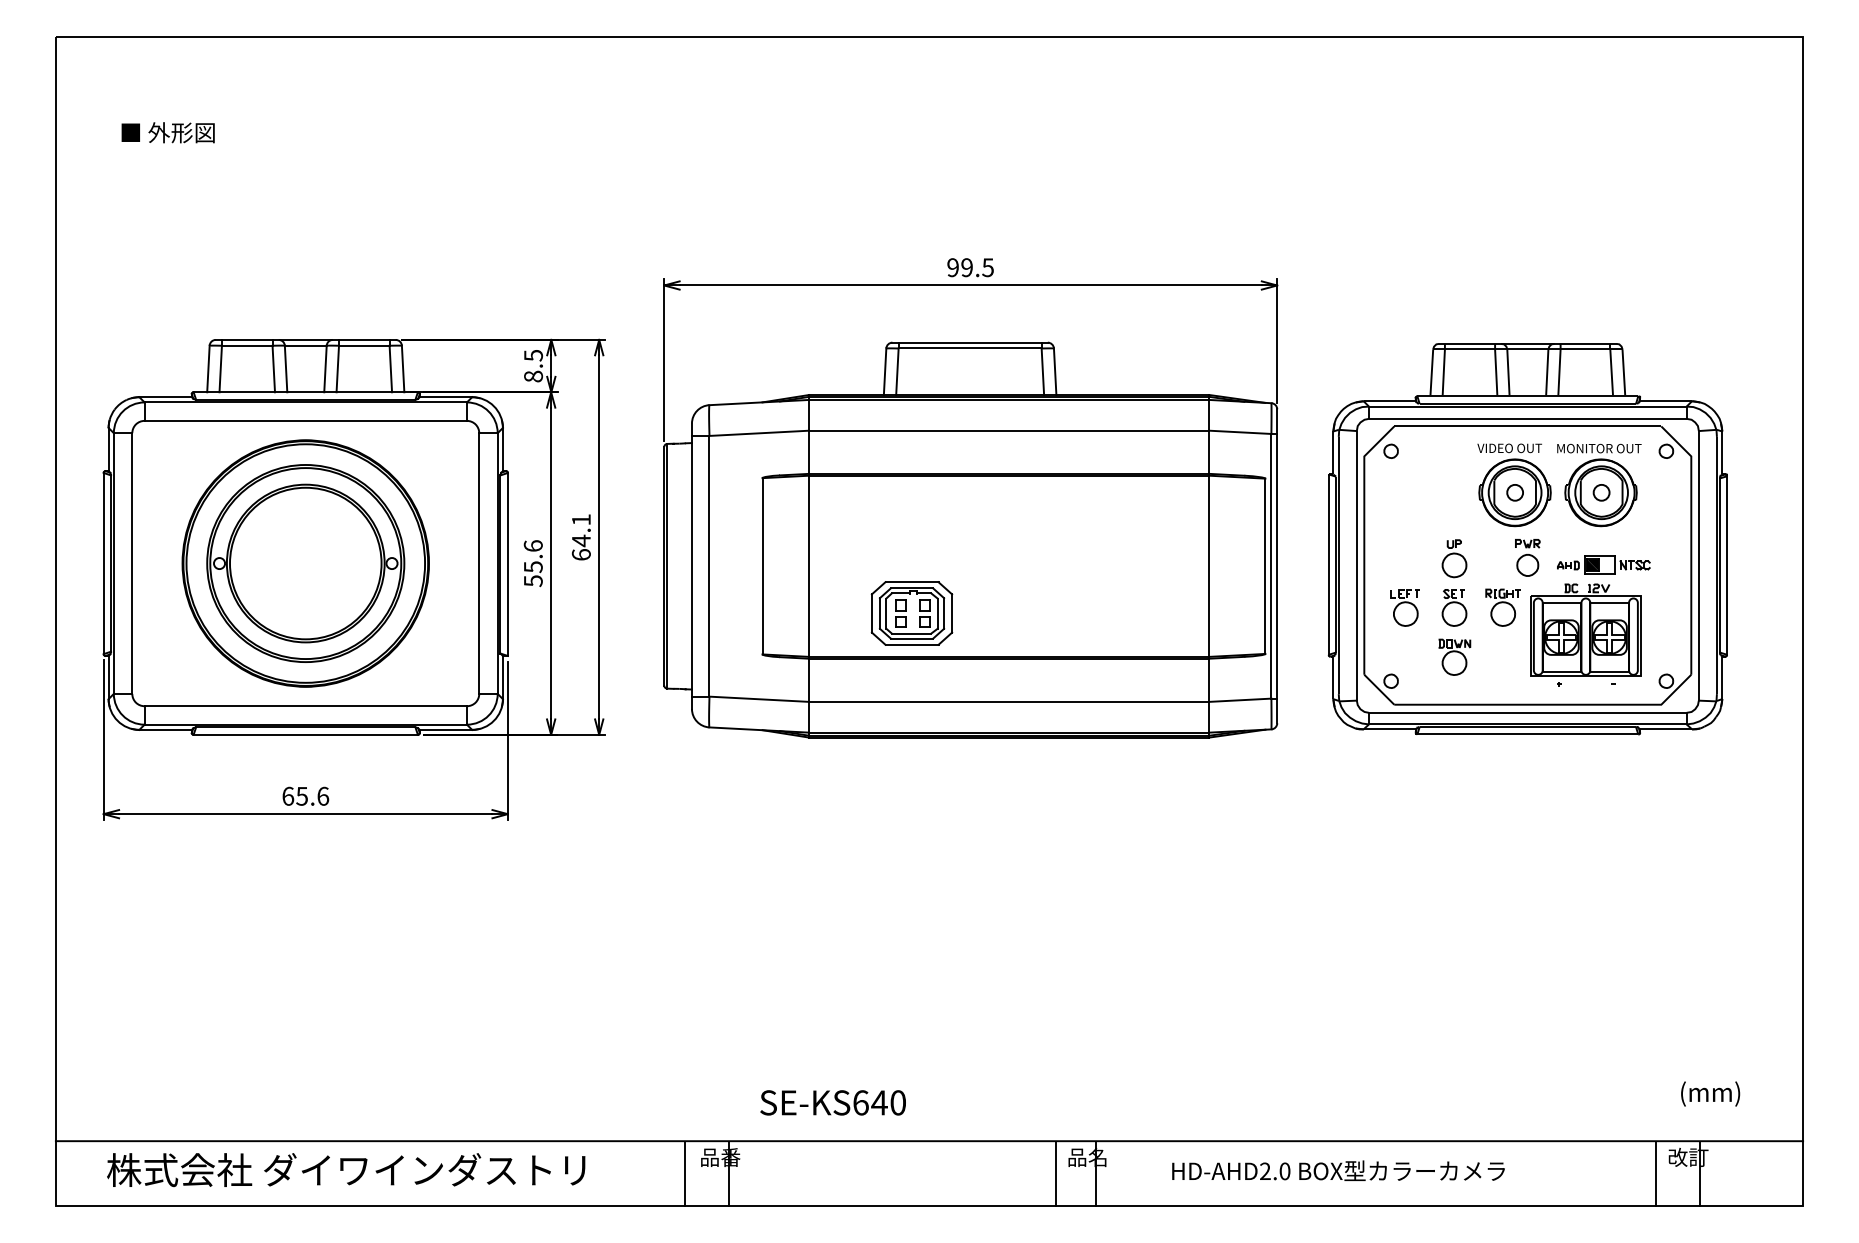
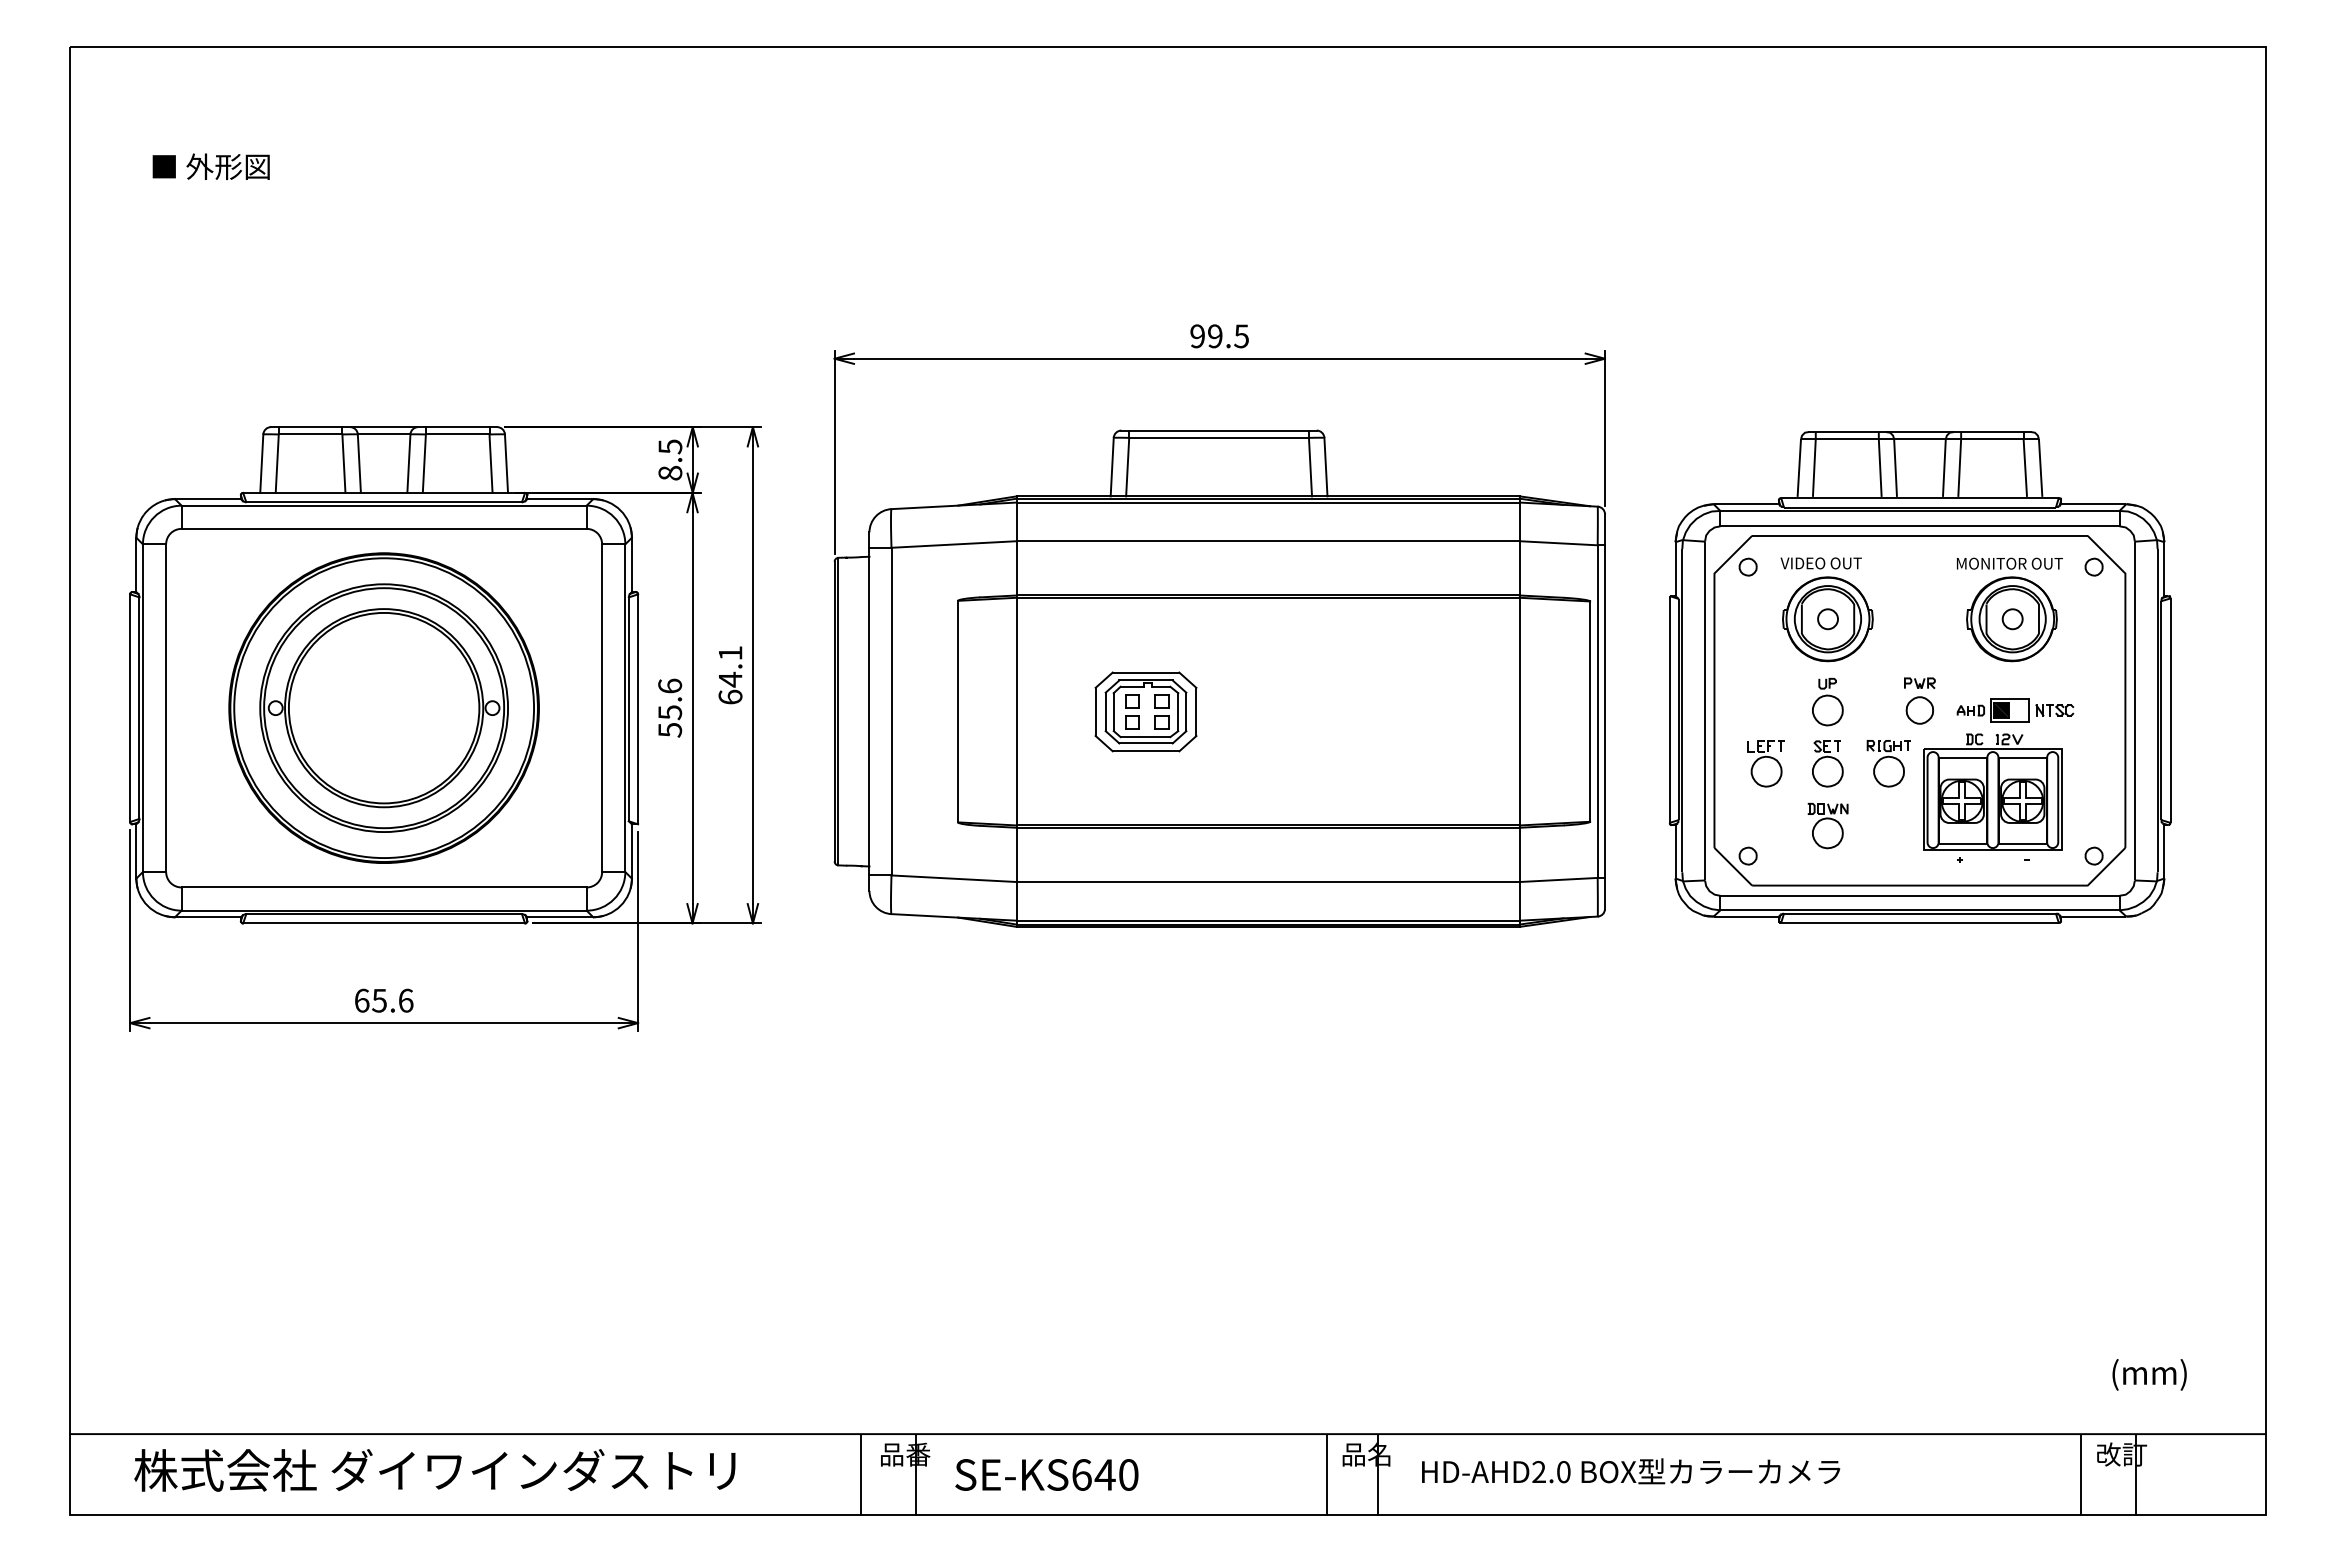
part: (1513, 485) -> (1826, 609), moved
part: (911, 613) -> (1145, 711), moved
text: (832, 1102) -> (1046, 1474), moved
text: (1338, 1170) -> (1631, 1471), moved

